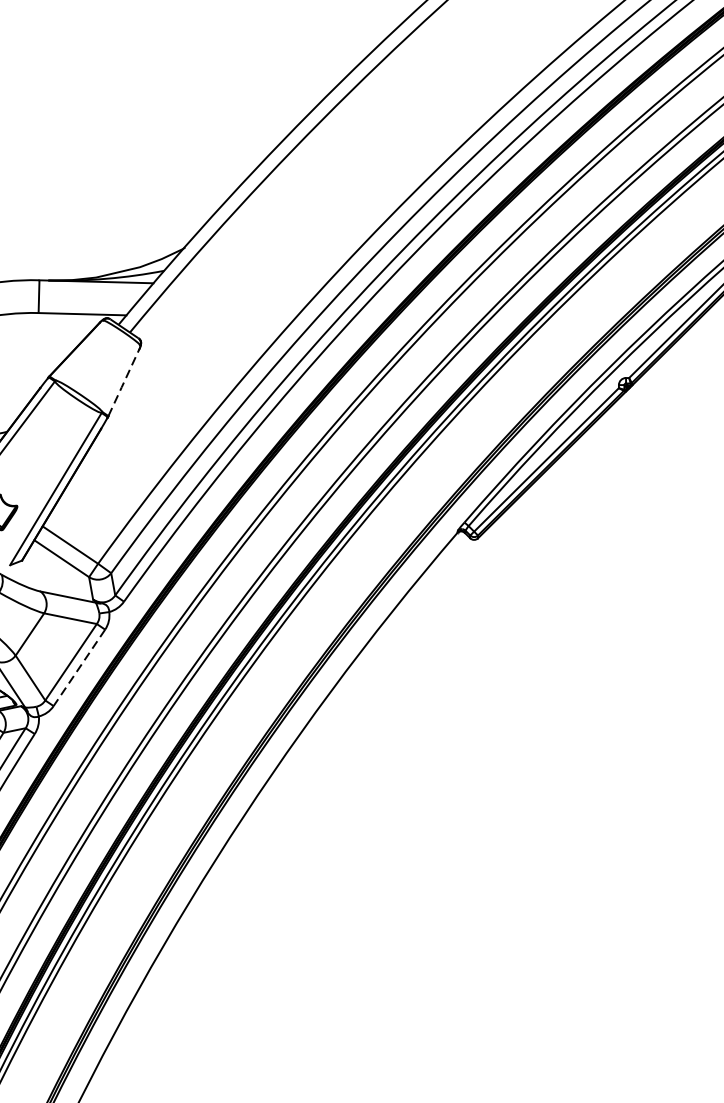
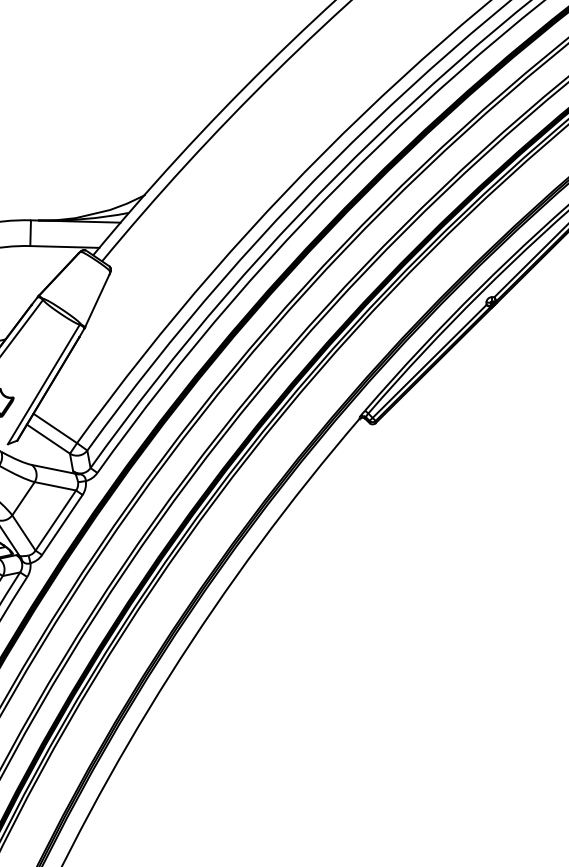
line: (122, 383) -> (96, 301), dashed -> solid
line: (79, 668) -> (62, 525), dashed -> solid

